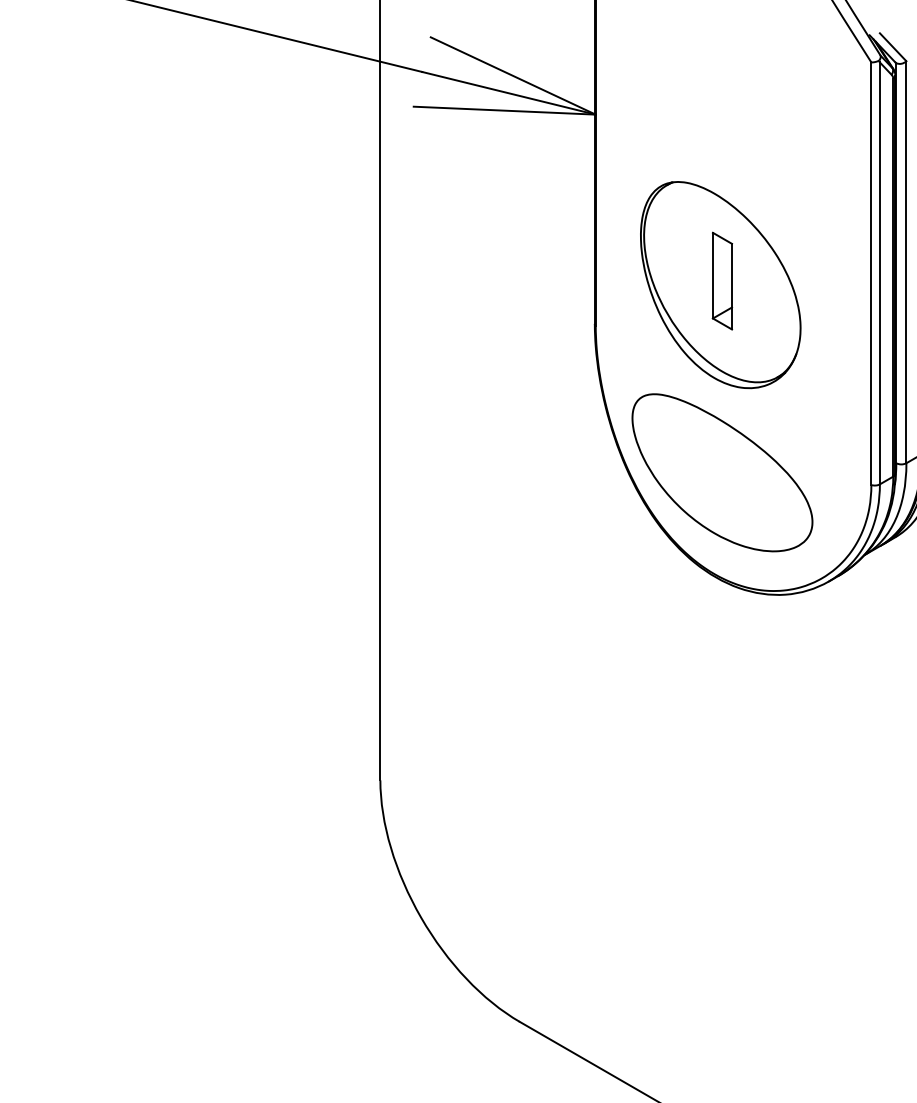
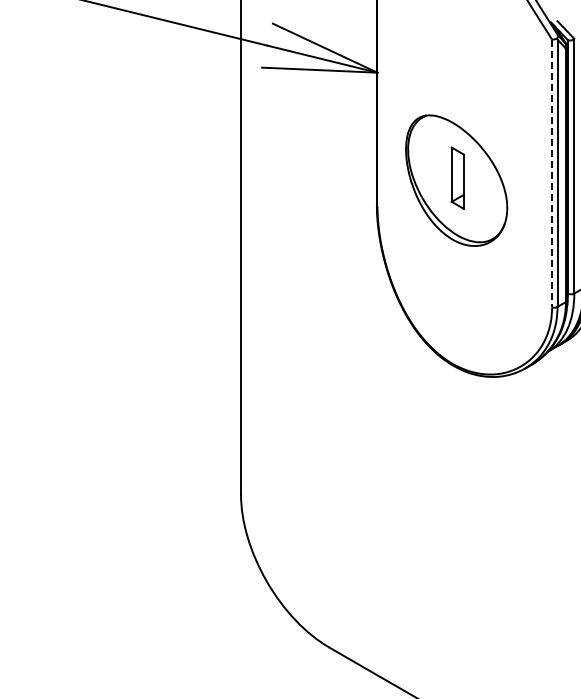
line: (871, 273) -> (552, 173), solid -> dashed
part: (722, 472) -> (457, 299), removed

